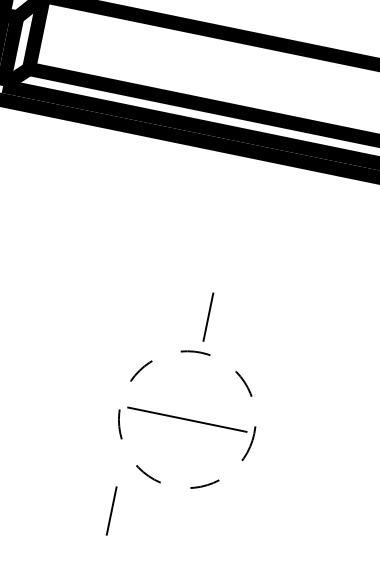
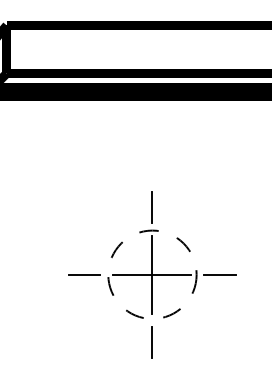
line: (84, 398) -> (84, 274), added
line: (187, 419) -> (152, 274), added
line: (289, 440) -> (219, 274), added
line: (110, 510) -> (151, 342), moved

